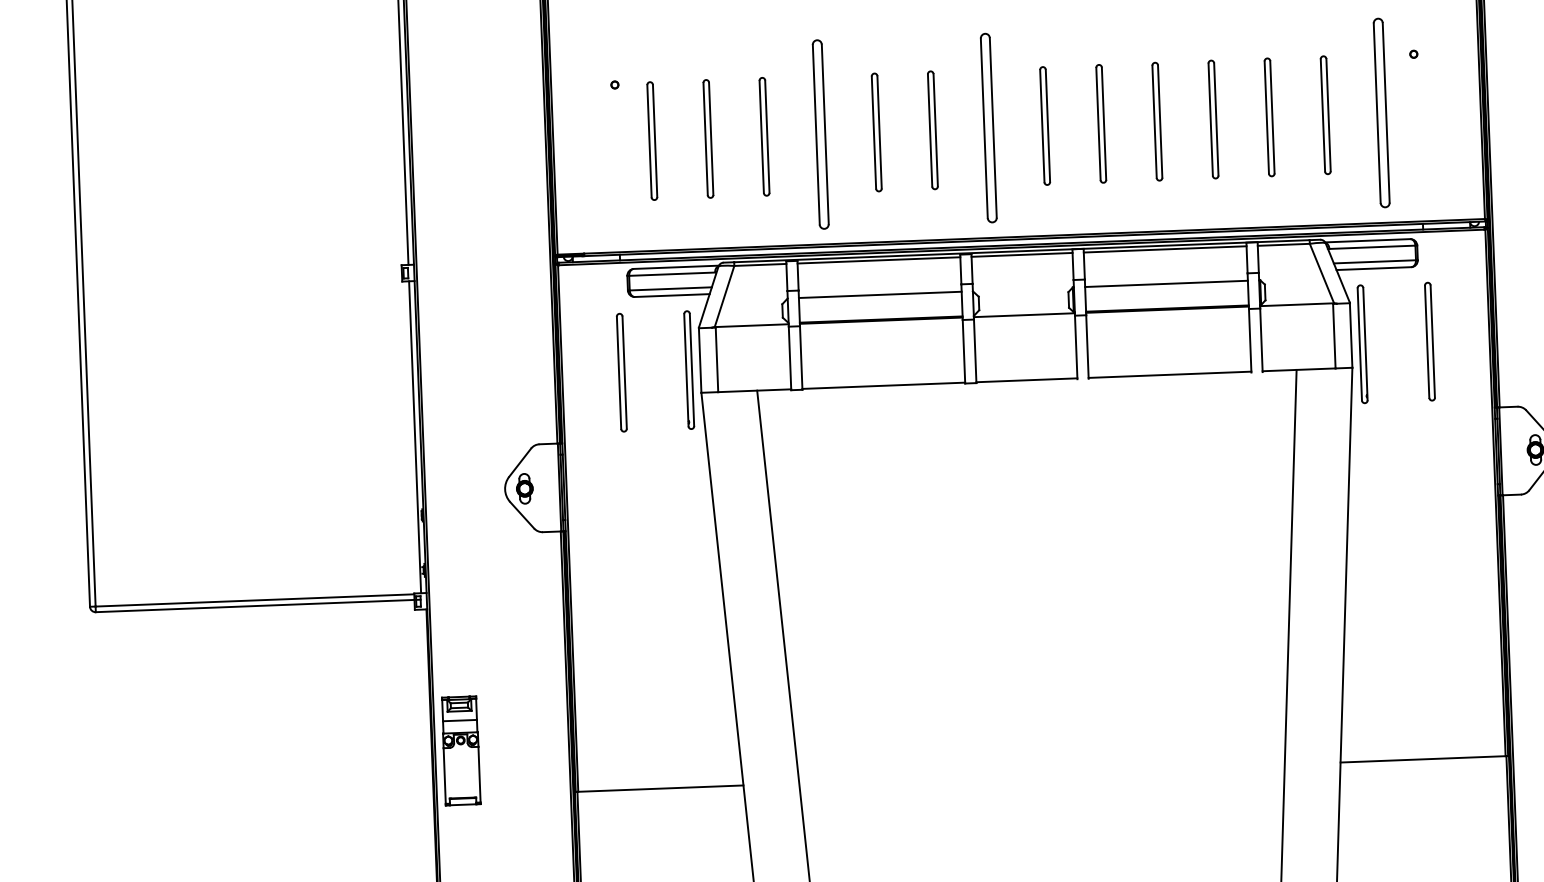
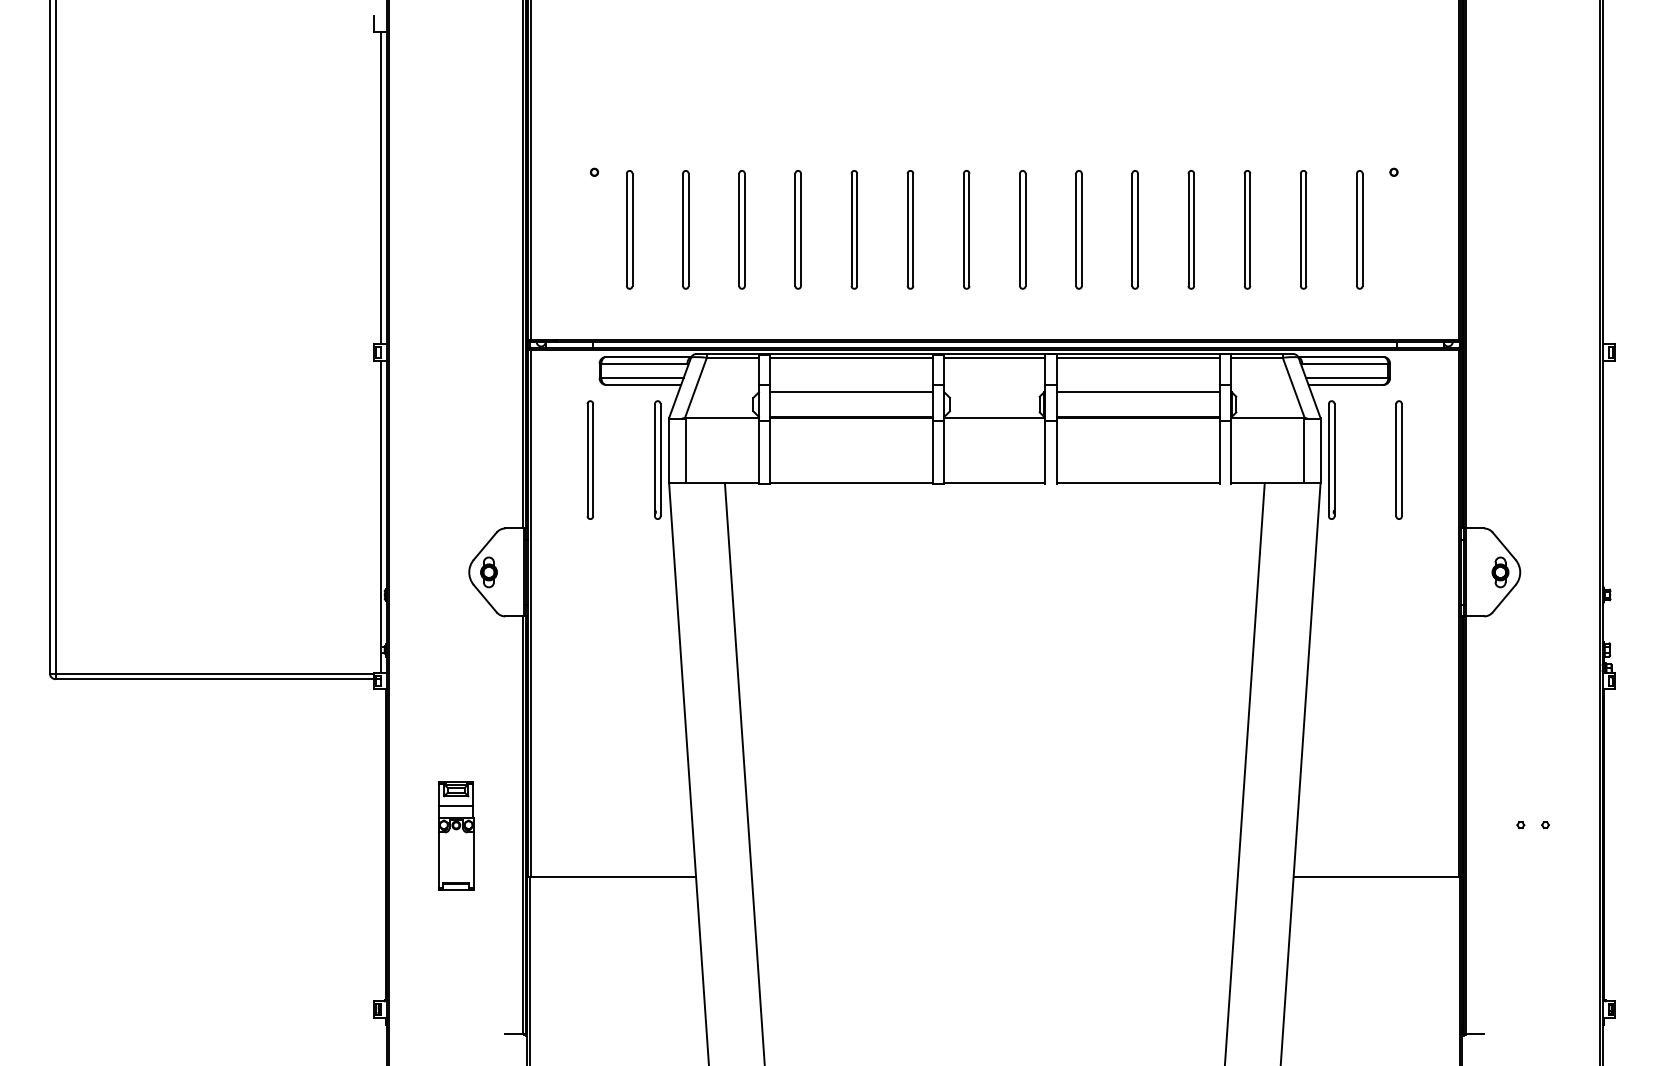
part: (1381, 112) -> (1359, 229), size x0.62
part: (988, 127) -> (966, 229), size x0.62
part: (819, 134) -> (797, 229), size x0.62
part: (461, 750) -> (456, 835), moved

